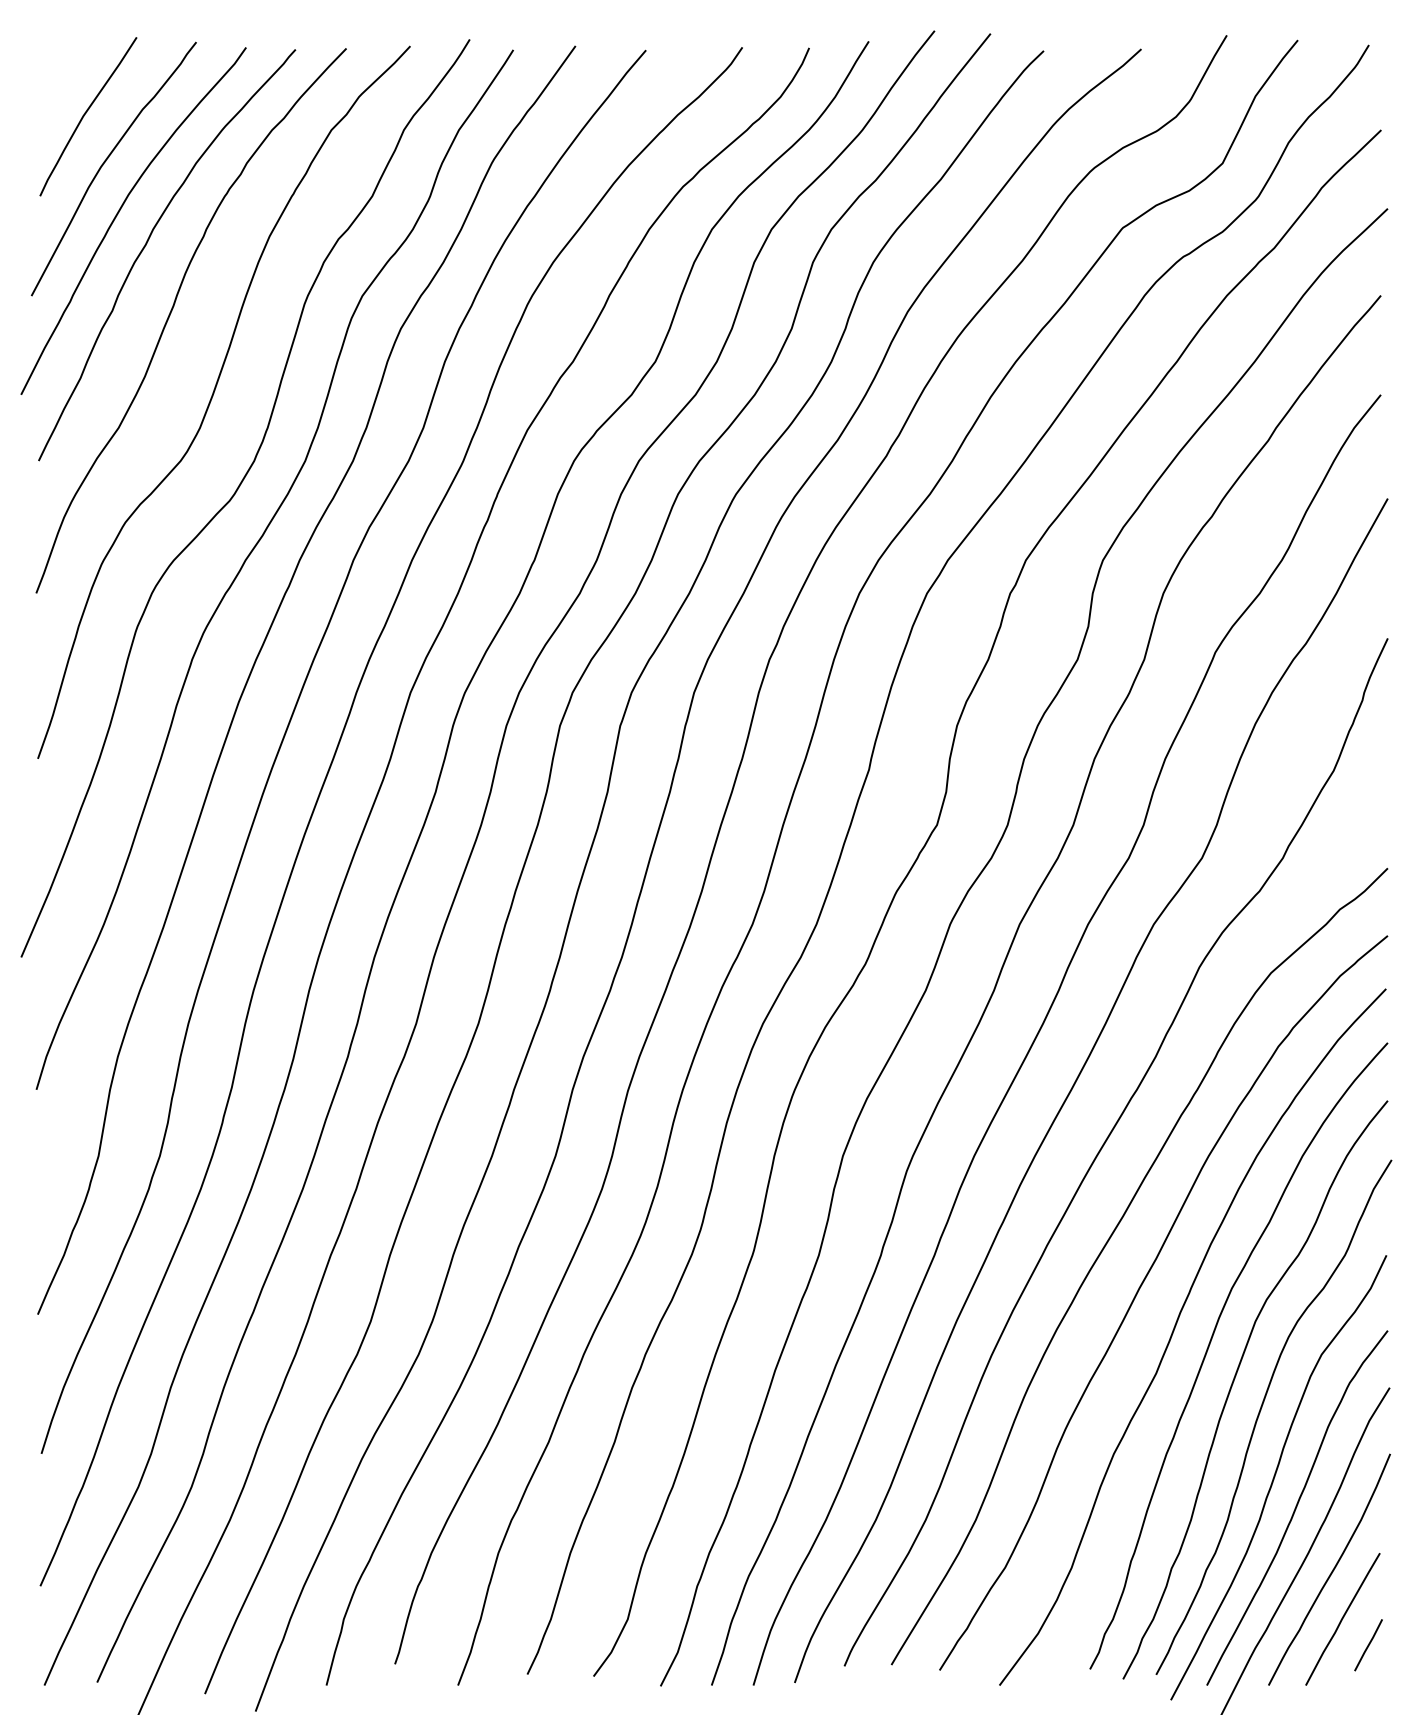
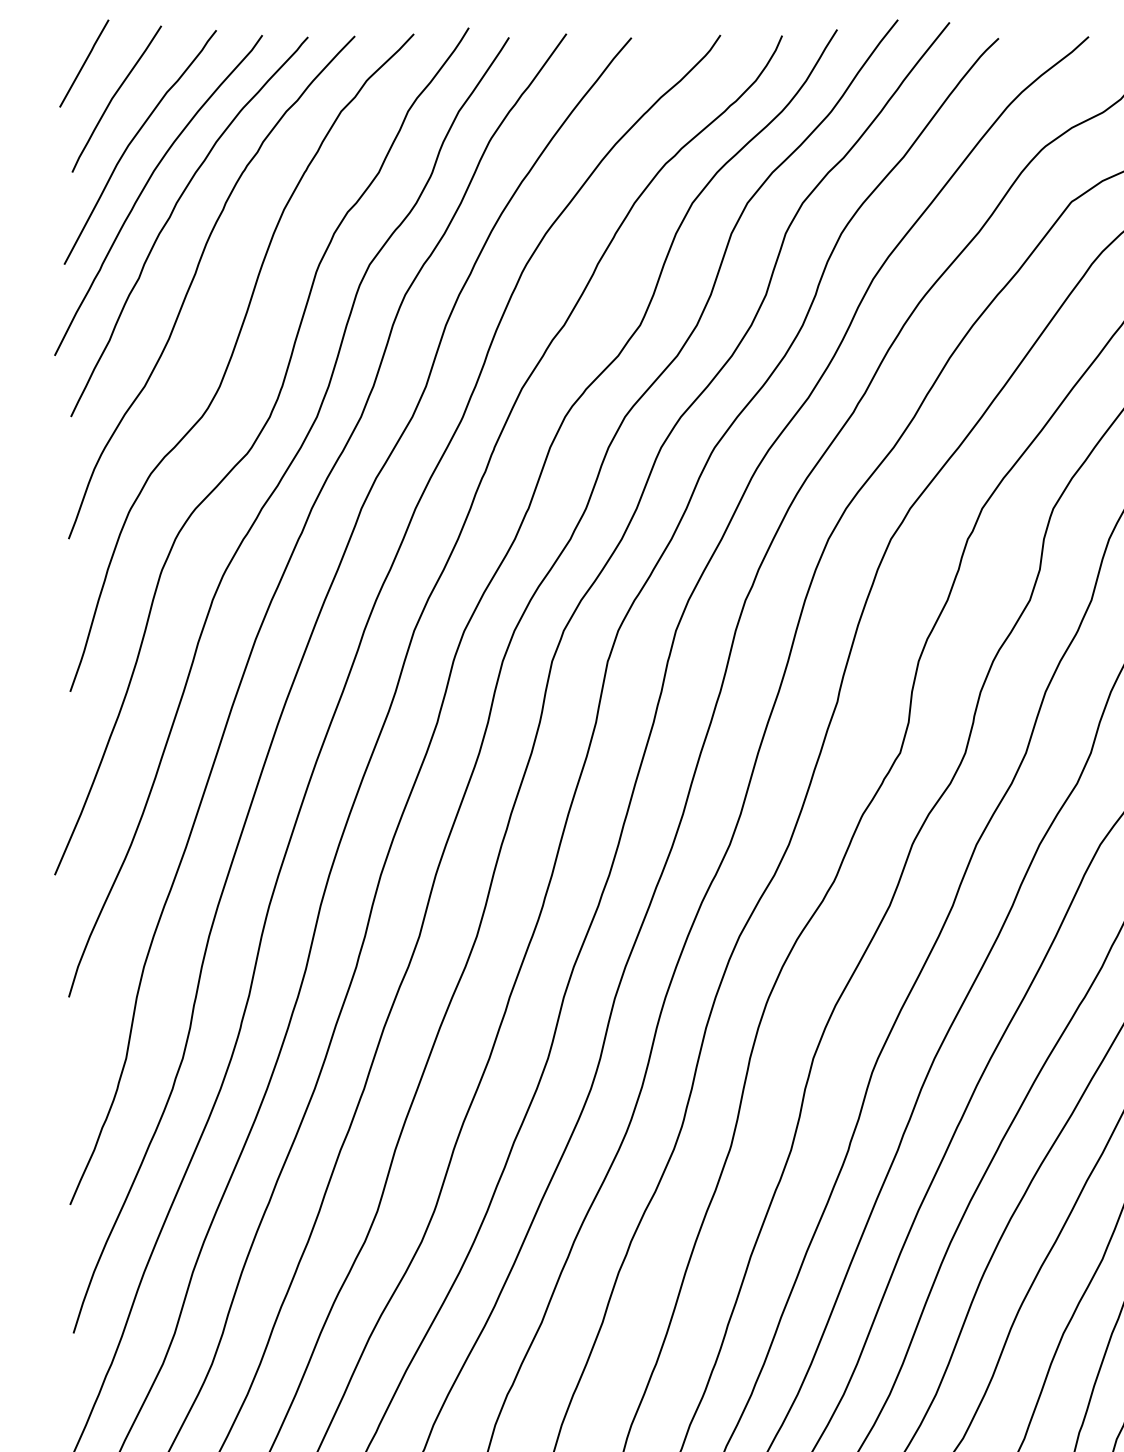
line: (53, 77) -> (84, 62), added

